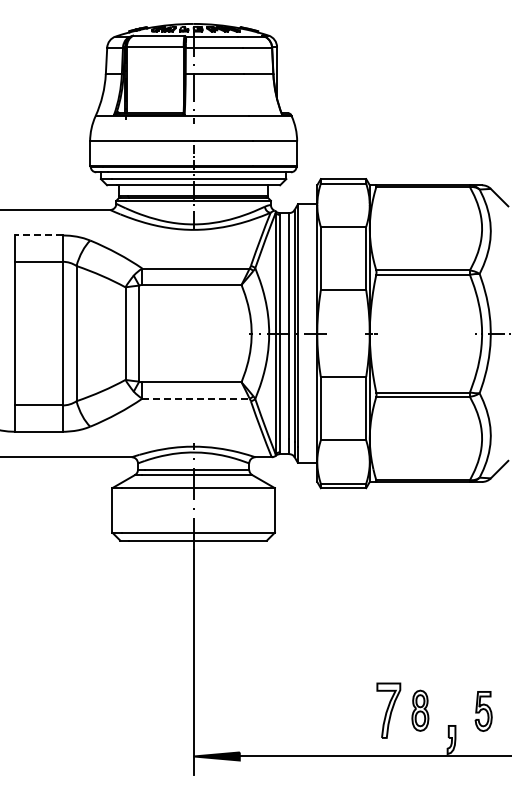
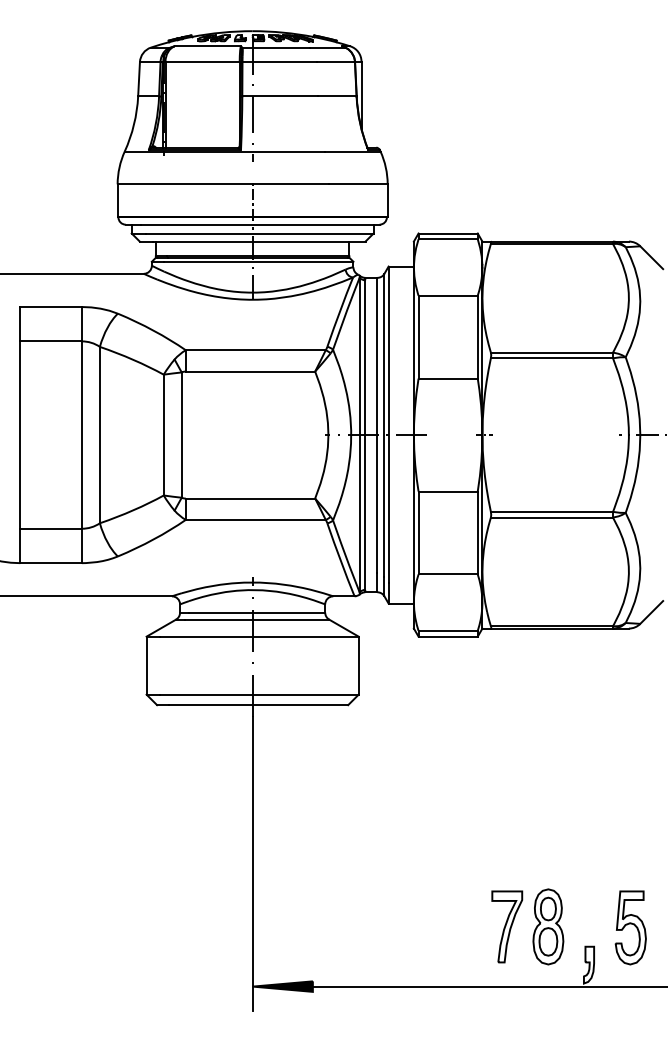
line: (39, 235) -> (51, 307), dashed -> solid
line: (196, 398) -> (256, 519), dashed -> solid
part: (420, 710) -> (548, 926), size x1.43
part: (483, 711) -> (630, 927), size x1.43

